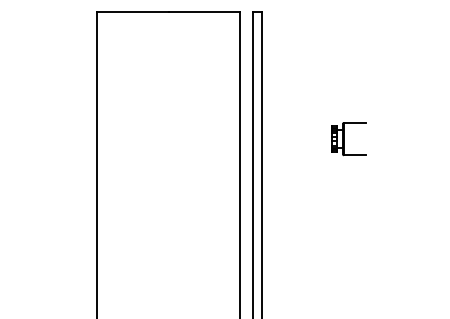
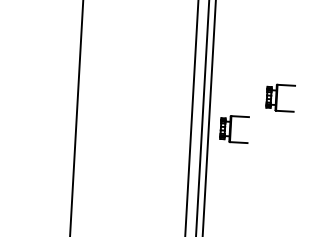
part: (293, 181) -> (234, 129), added

